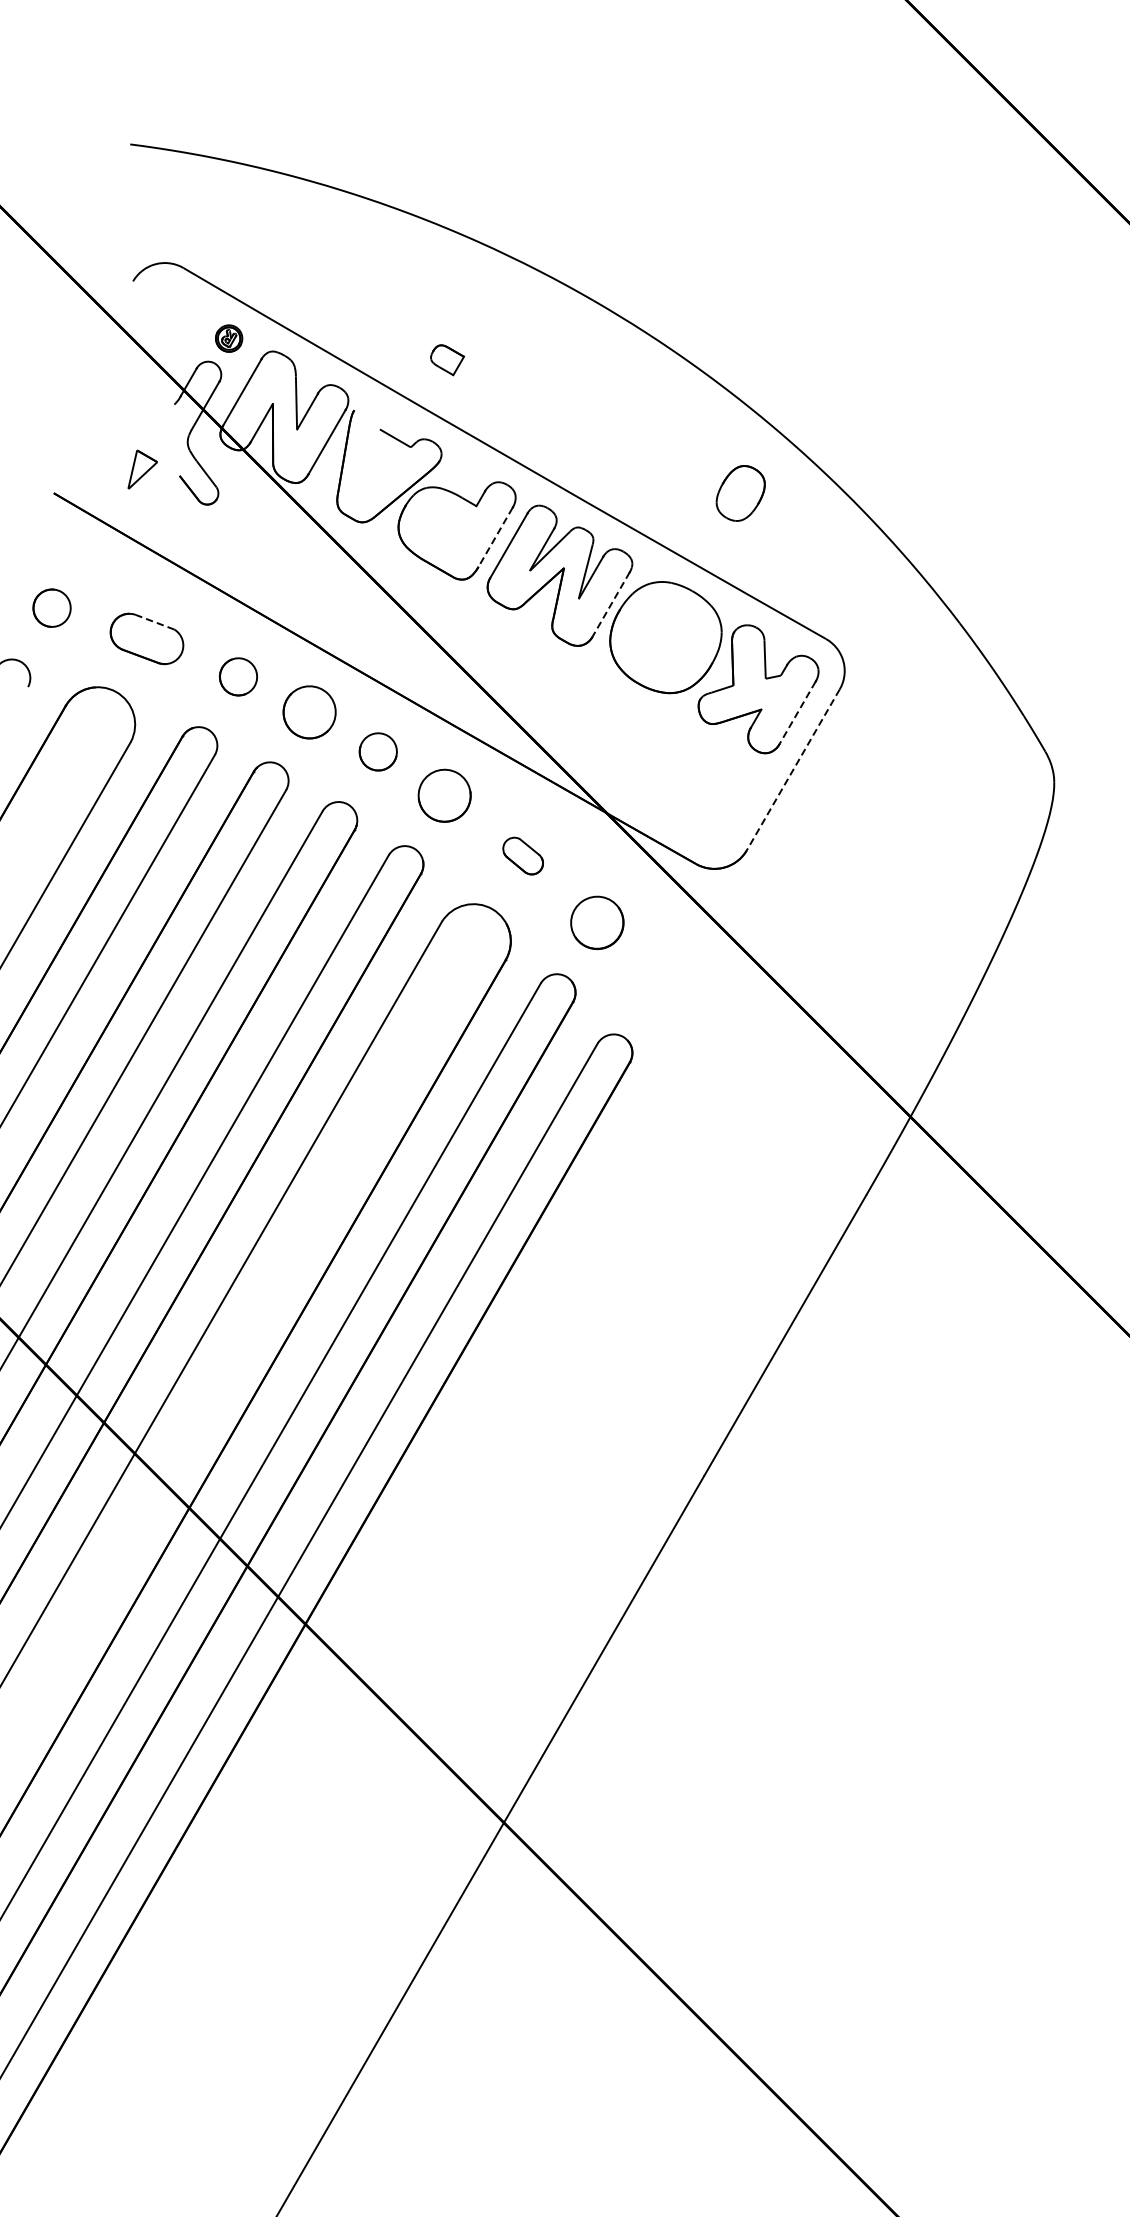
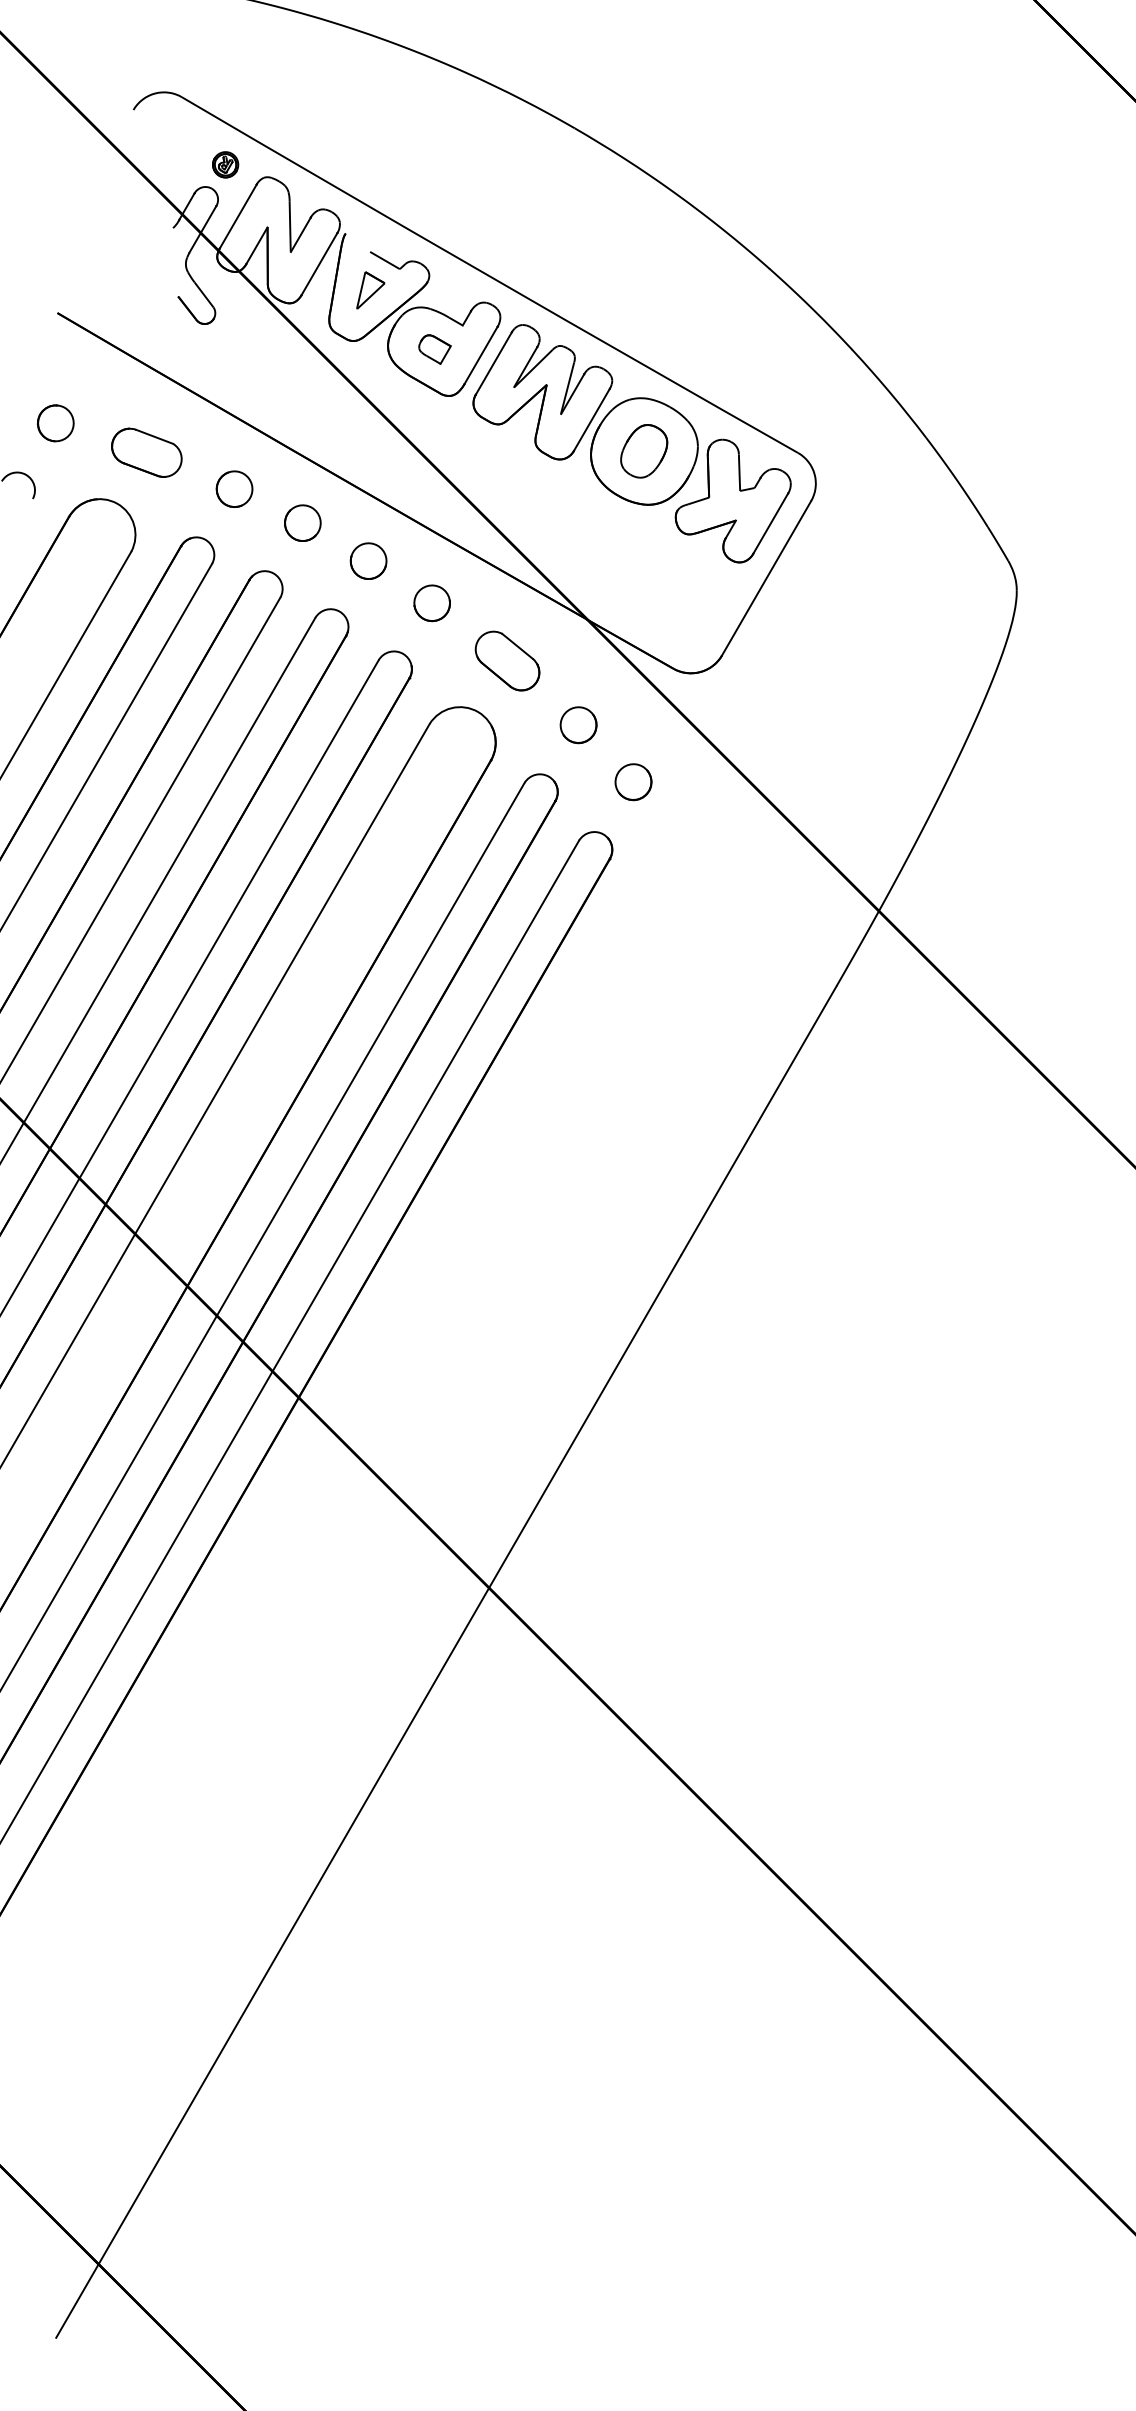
part: (446, 360) -> (434, 349), moved
part: (142, 469) -> (370, 290), moved
part: (741, 493) -> (644, 451), moved
line: (496, 537) -> (481, 355), dashed -> solid
line: (610, 604) -> (591, 419), dashed -> solid
line: (154, 621) -> (154, 436), dashed -> solid
part: (309, 711) -> (302, 522), size x0.71
line: (797, 712) -> (770, 523), dashed -> solid
line: (793, 770) -> (766, 578), dashed -> solid
part: (443, 796) -> (431, 603), size x0.71
part: (523, 855) -> (507, 660), size x1.67
part: (597, 923) -> (578, 725), size x0.71
part: (654, 982) -> (633, 782), added

